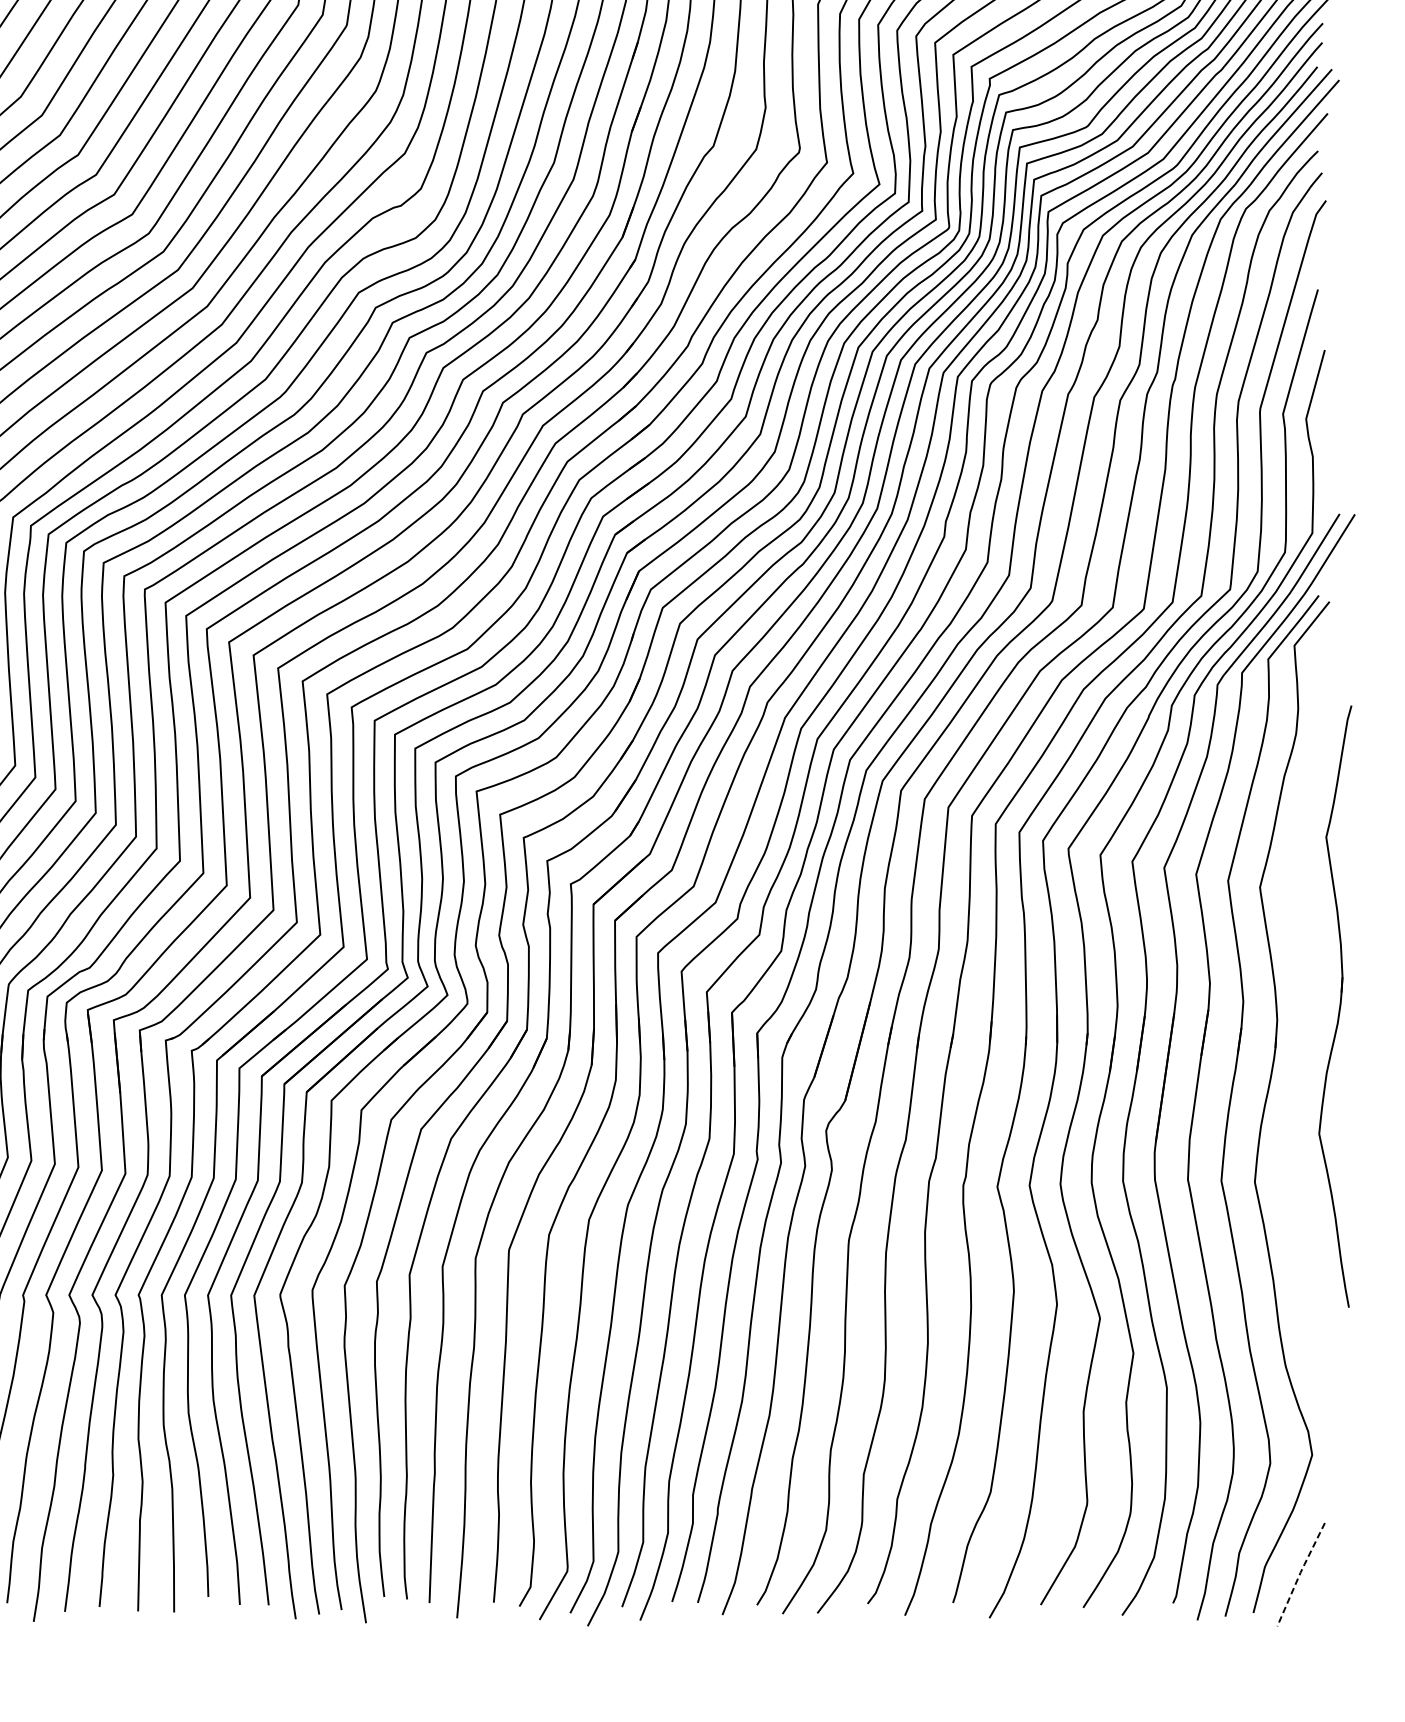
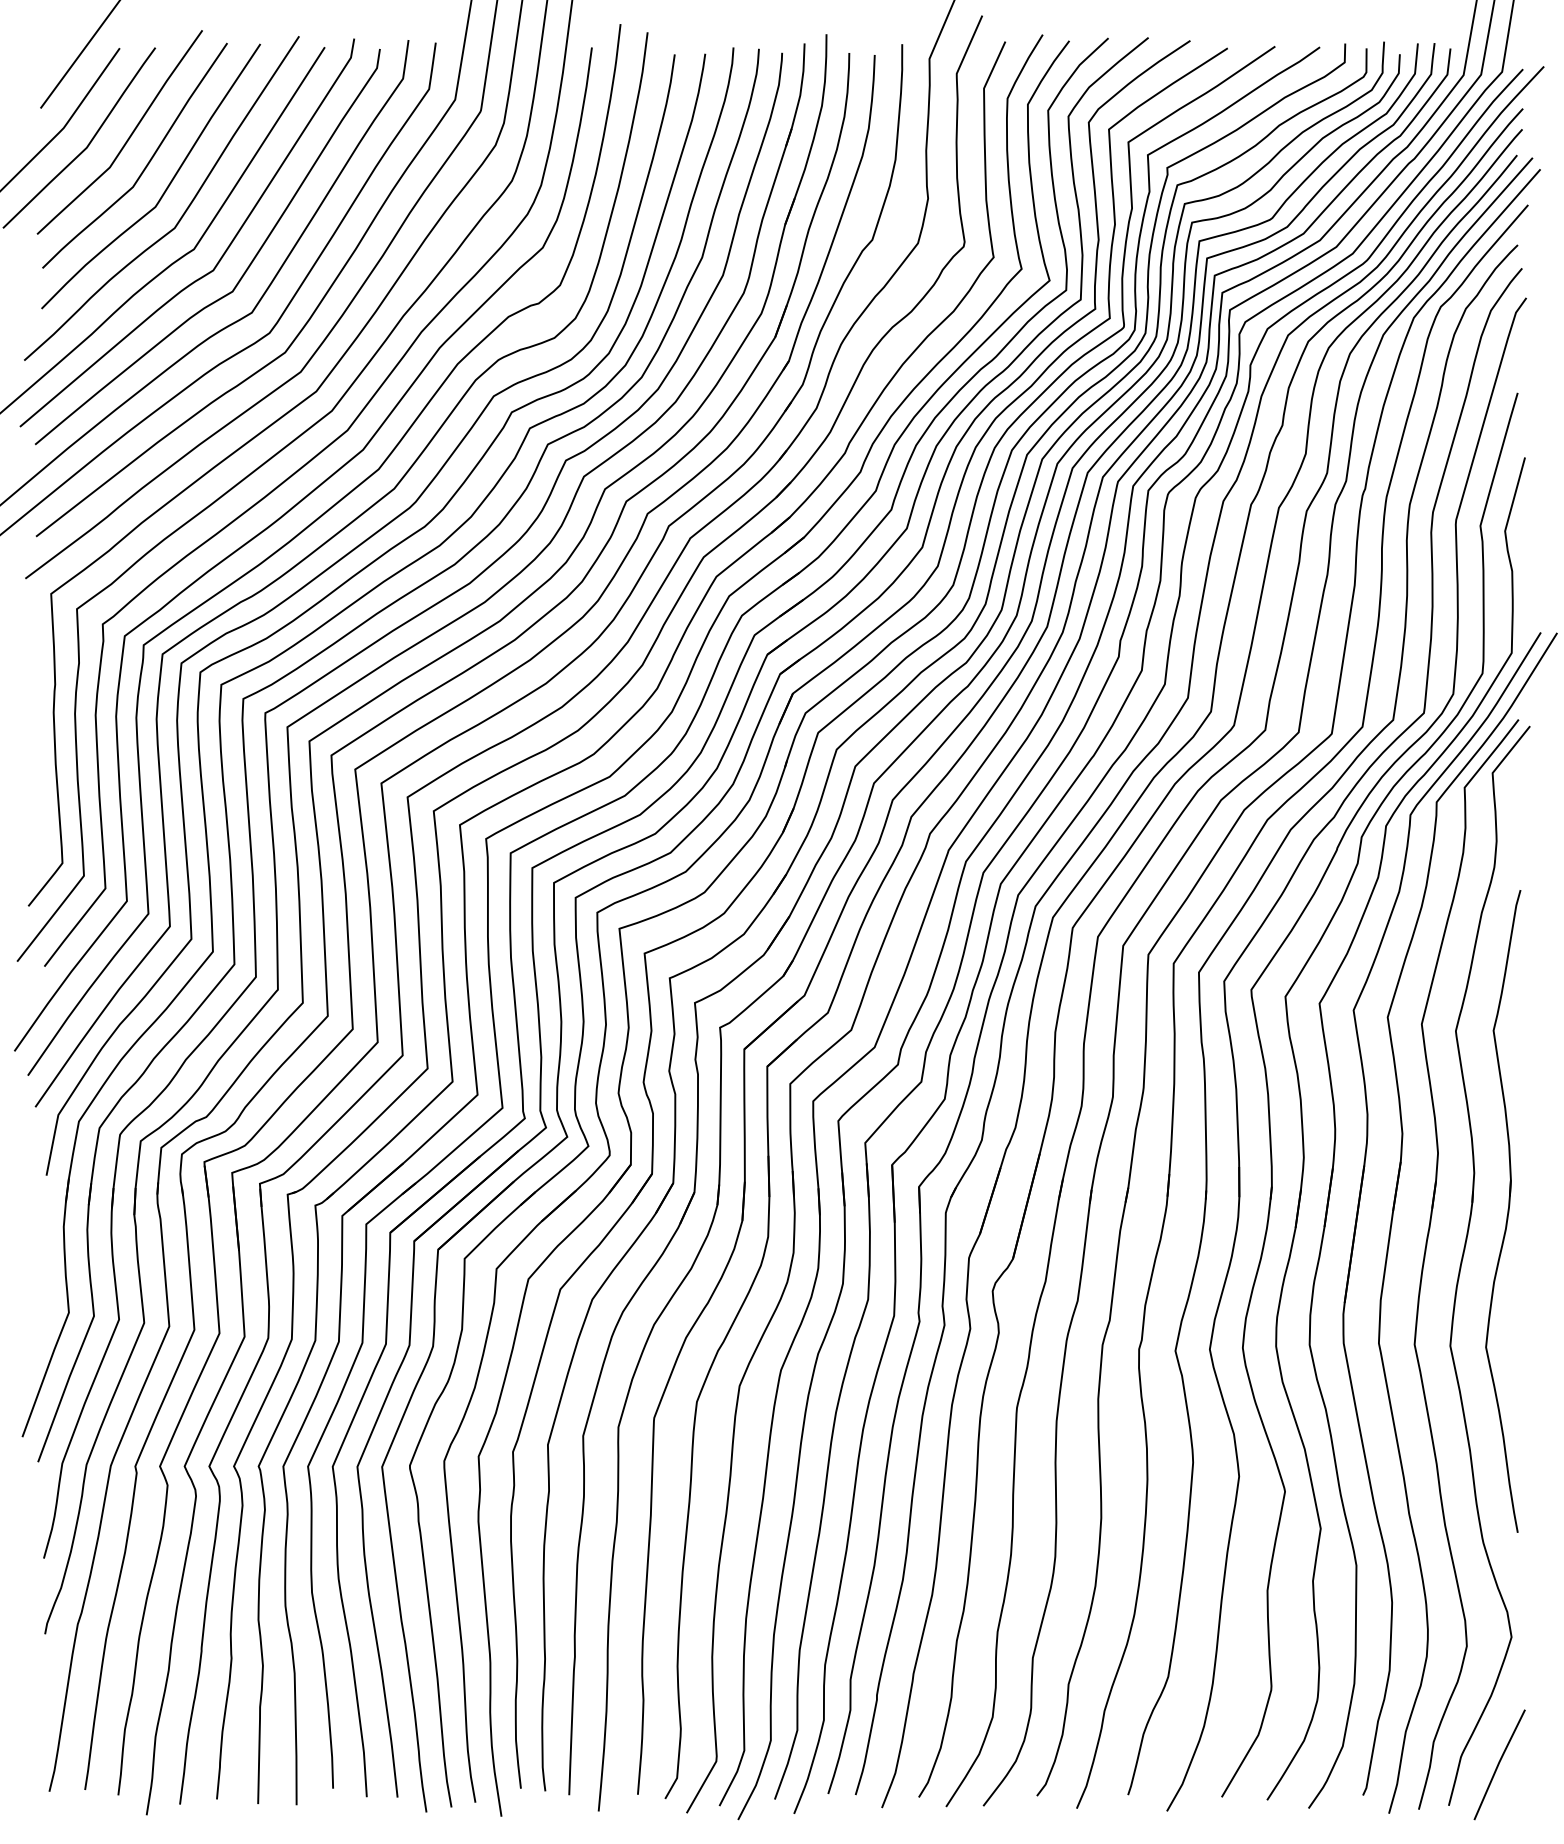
part: (1335, 1006) -> (1503, 1211), moved
line: (1299, 1573) -> (1498, 1763), dashed -> solid

